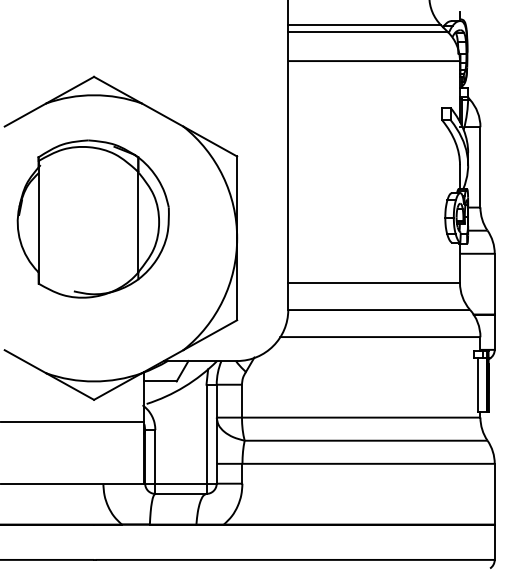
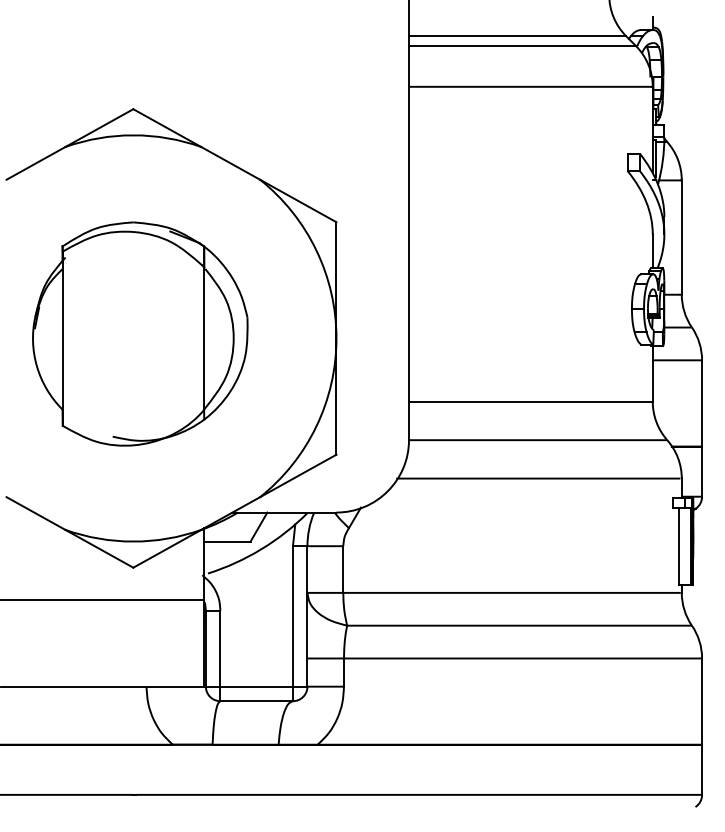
part: (93, 218) -> (140, 333), moved

